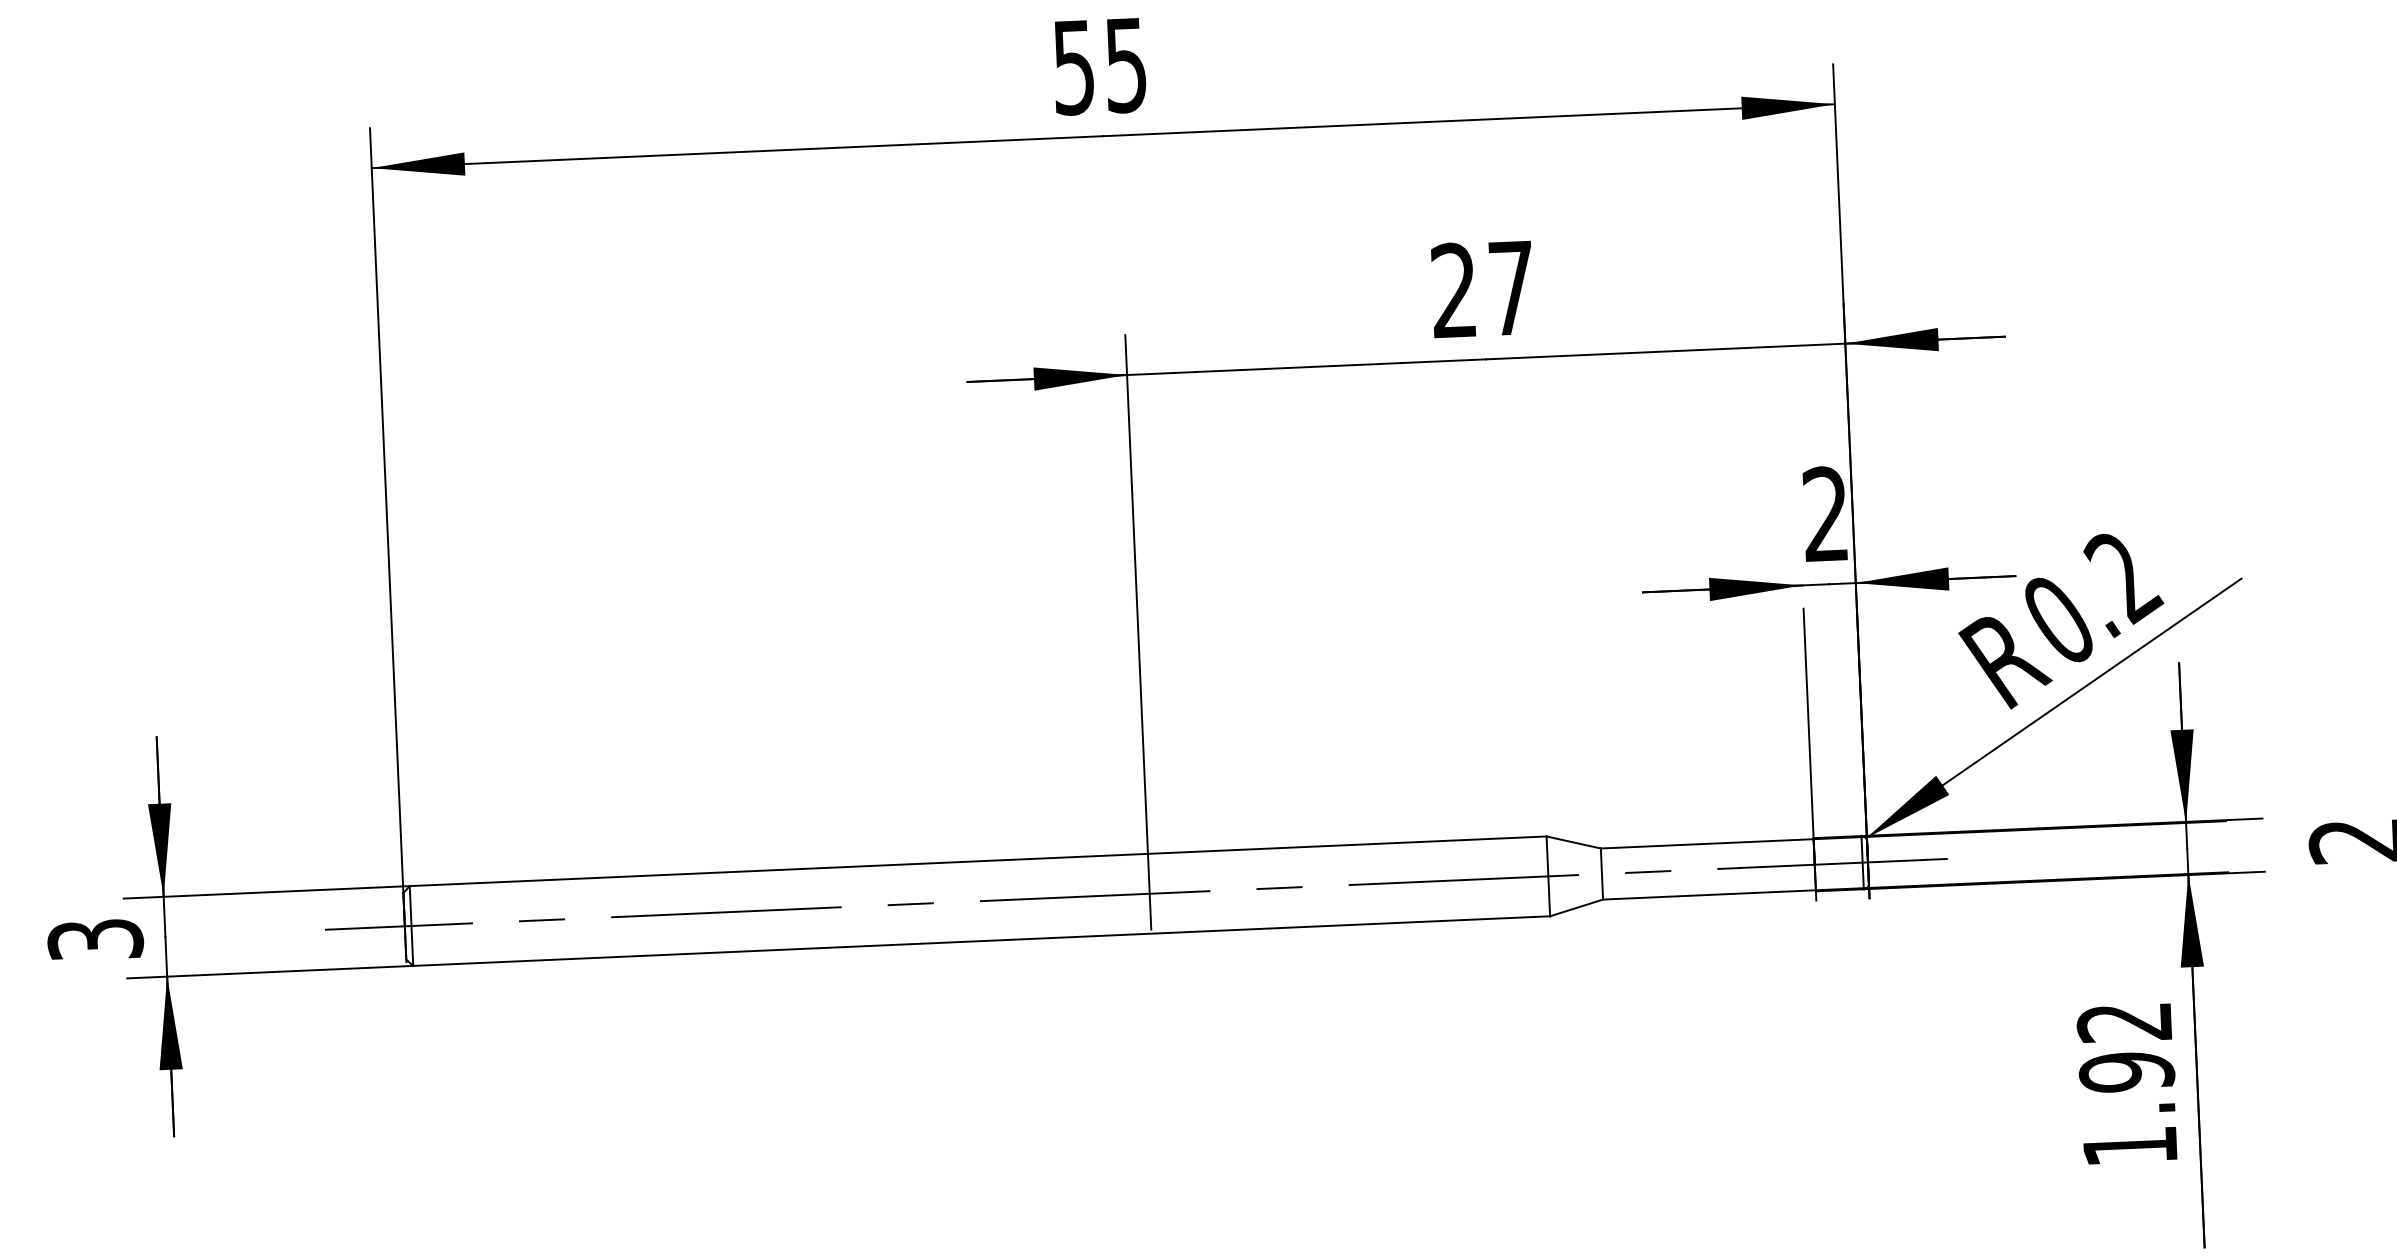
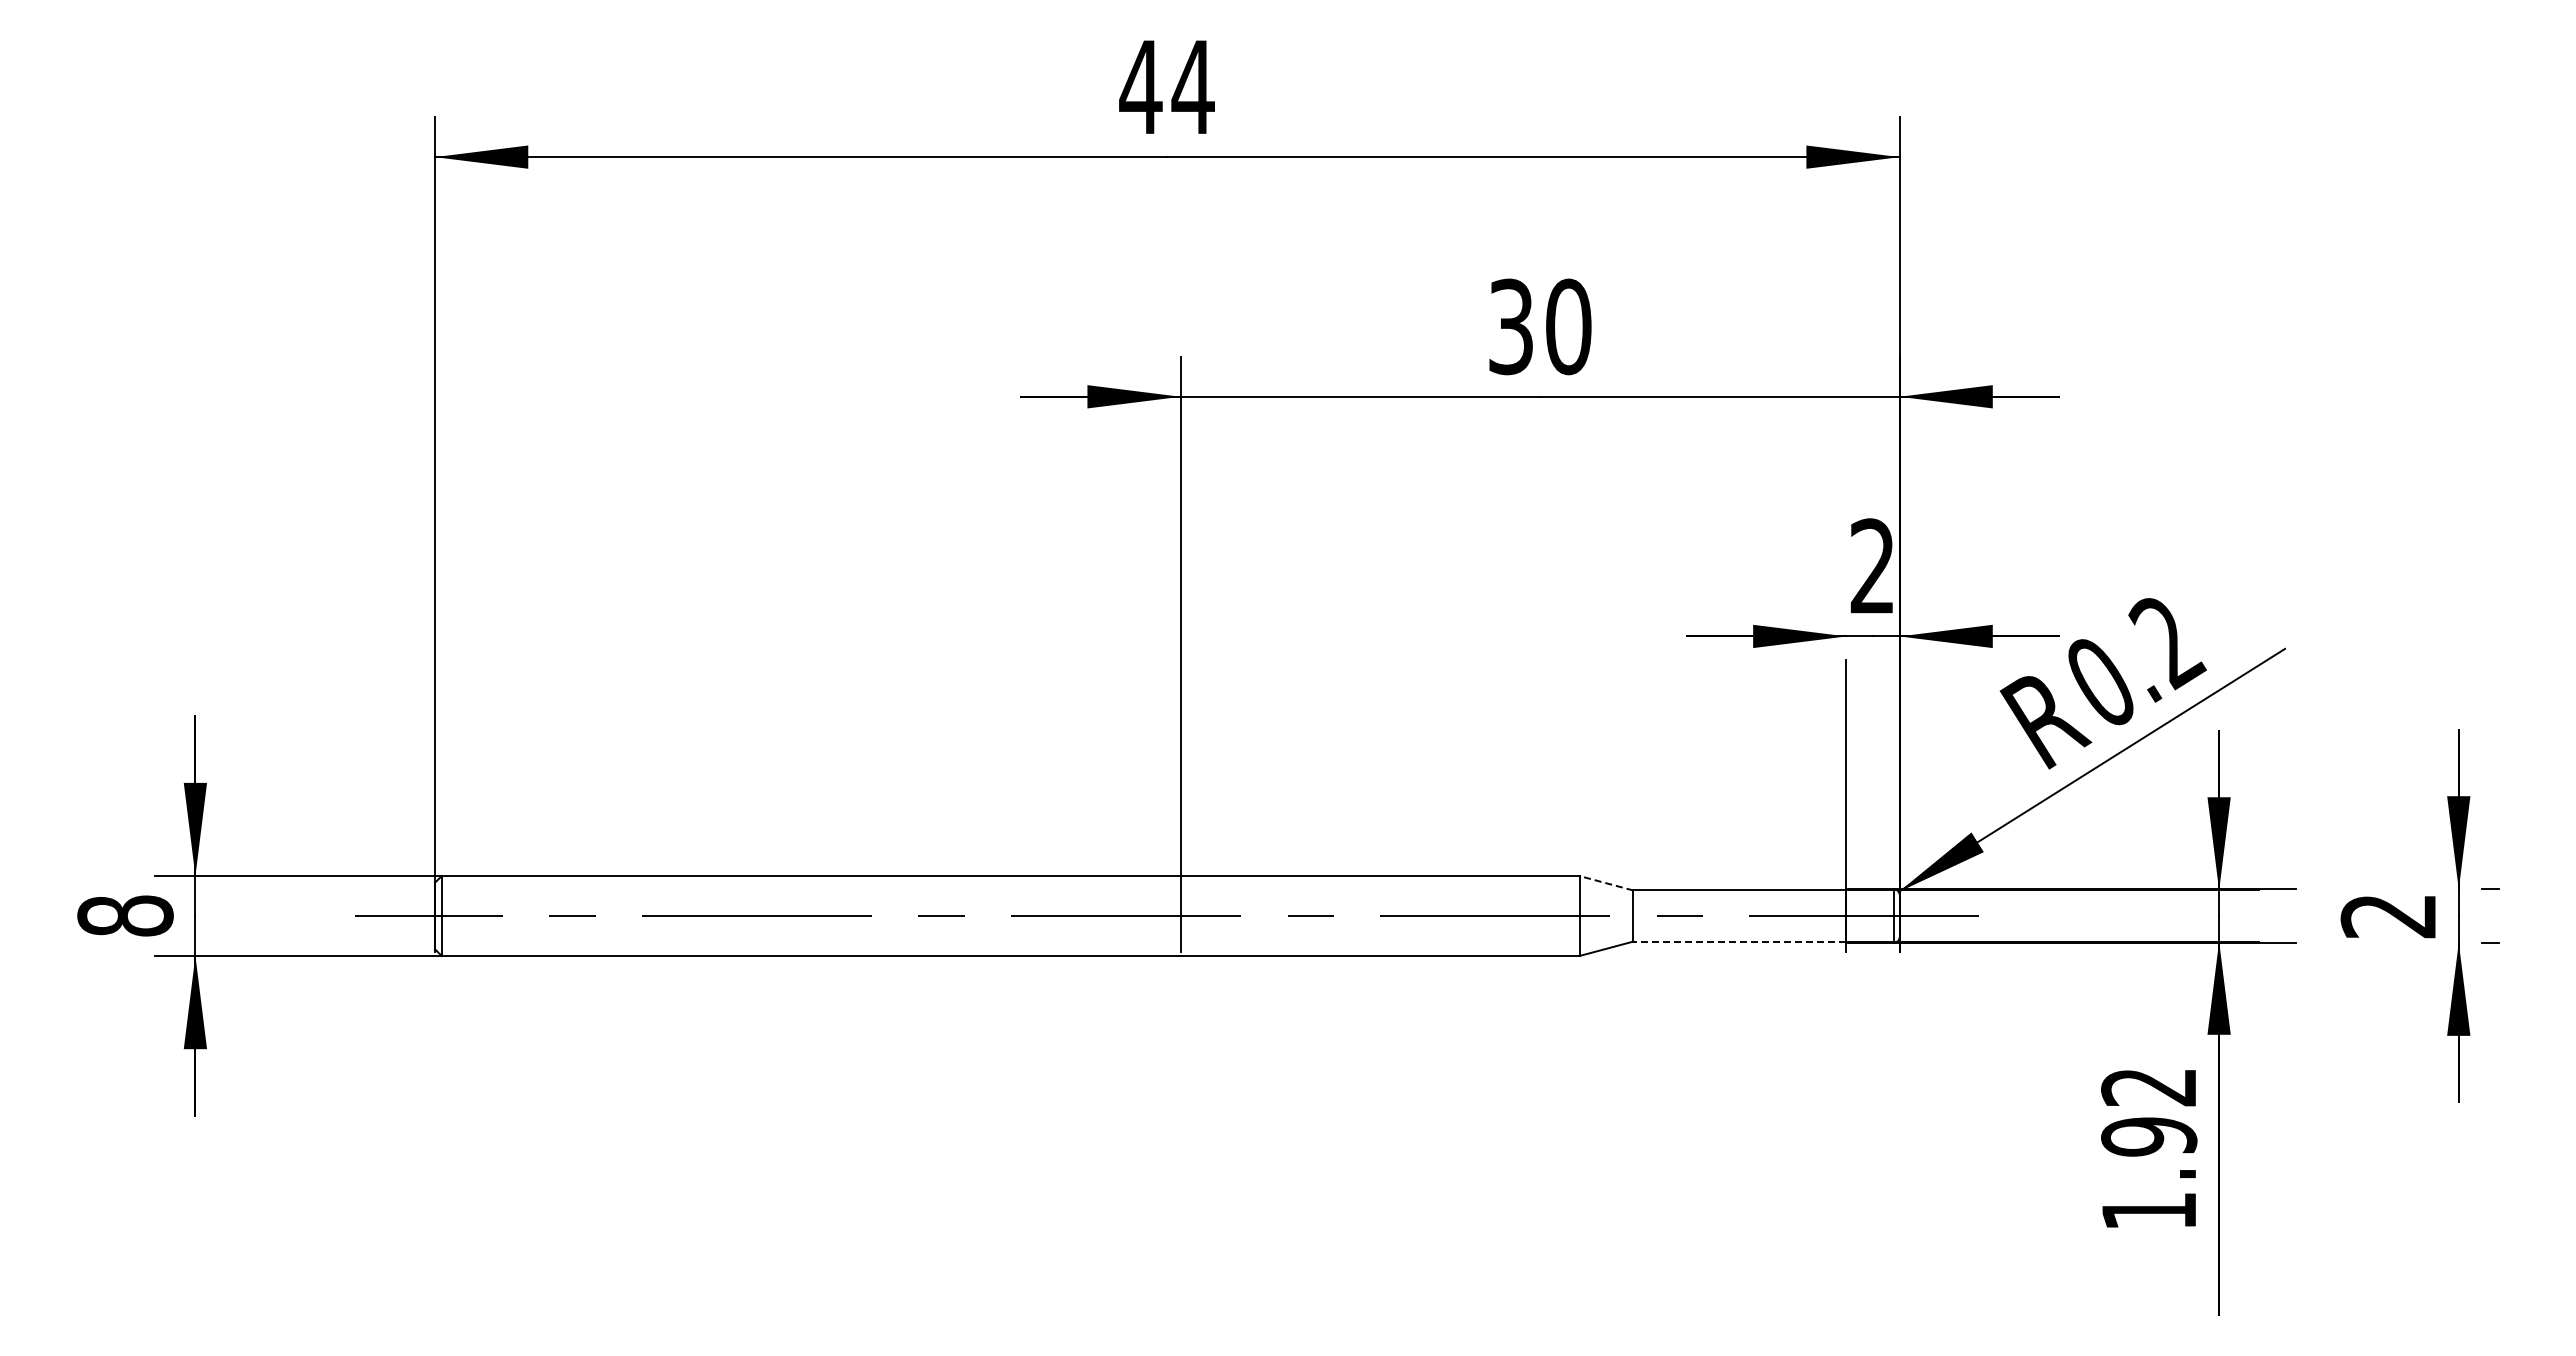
text: (1099, 66) -> (1166, 87), 55 -> 44
text: (1483, 289) -> (1540, 326), 27 -> 30
line: (1573, 842) -> (1606, 883), solid -> dashed
line: (1709, 894) -> (1739, 941), solid -> dashed
text: (95, 939) -> (125, 915), 3 -> 8

